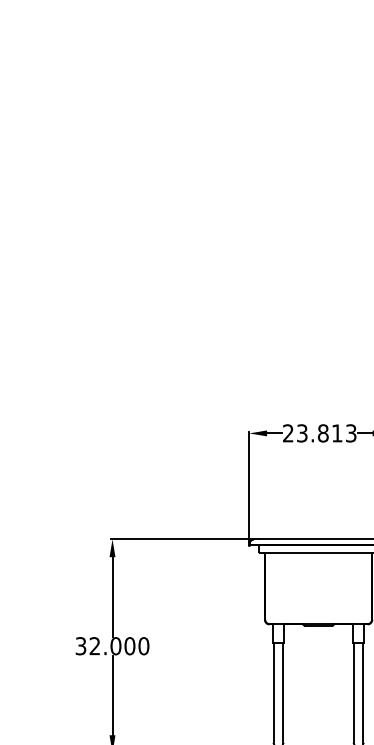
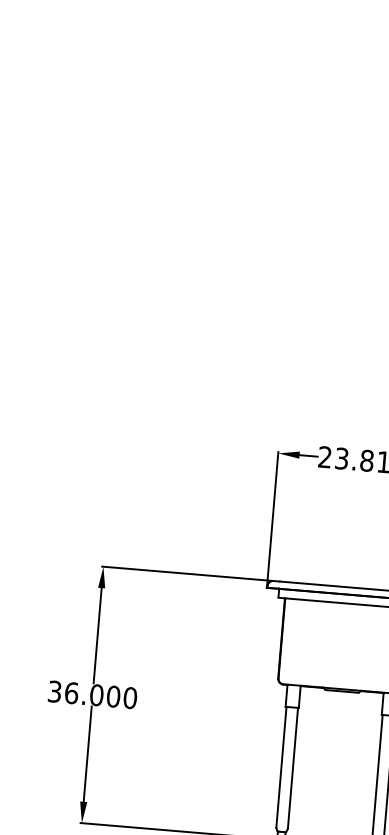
text: (94, 646) -> (71, 693), 32.000 -> 36.000

